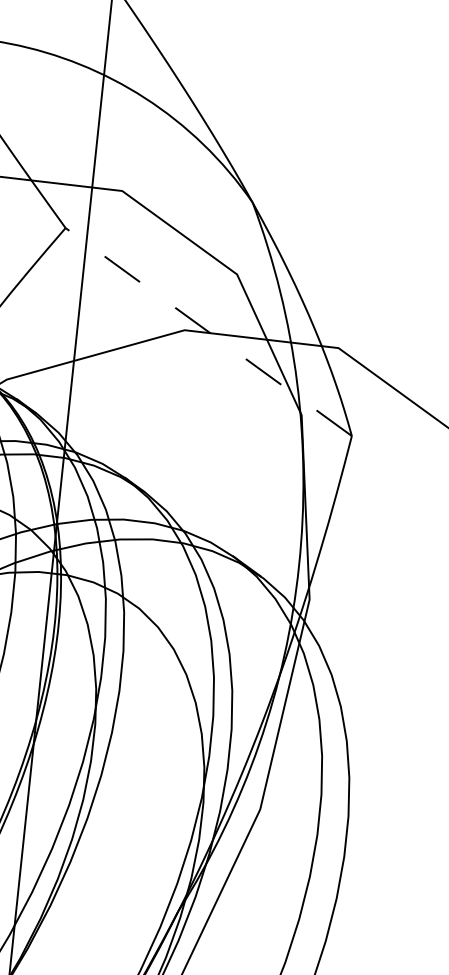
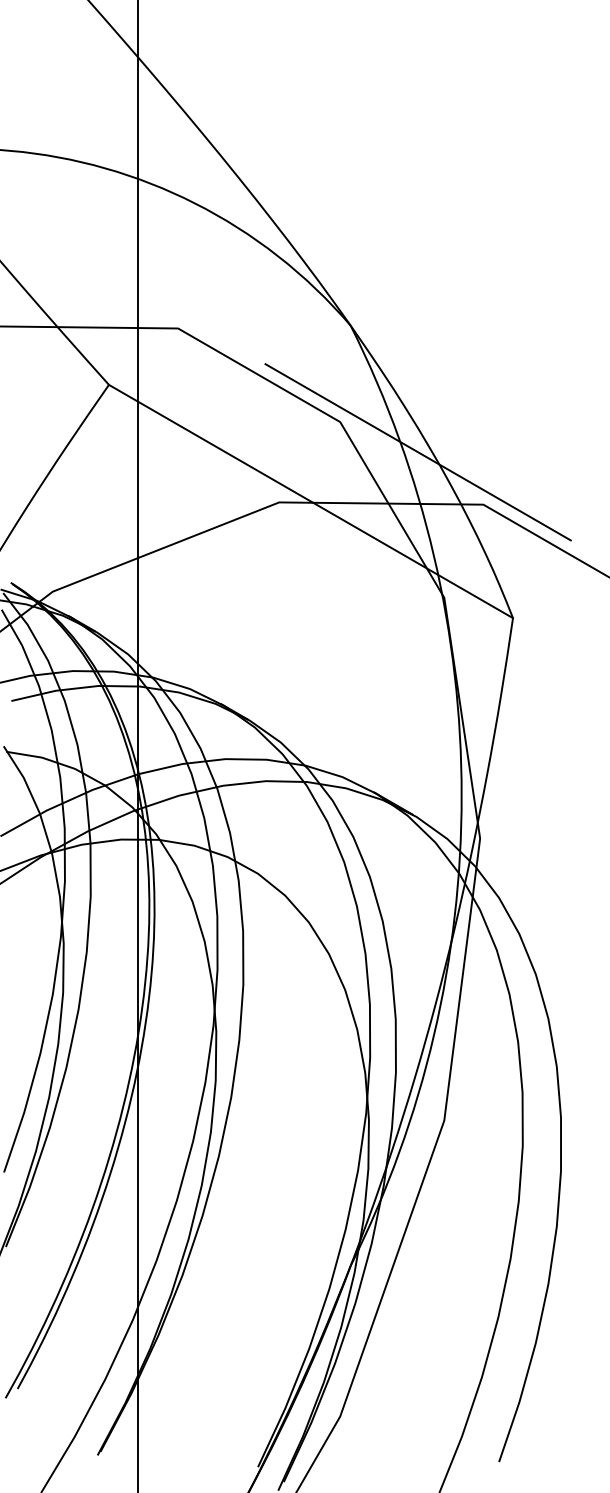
line: (292, 303) -> (417, 452), added
line: (208, 332) -> (310, 501), dashed -> solid

